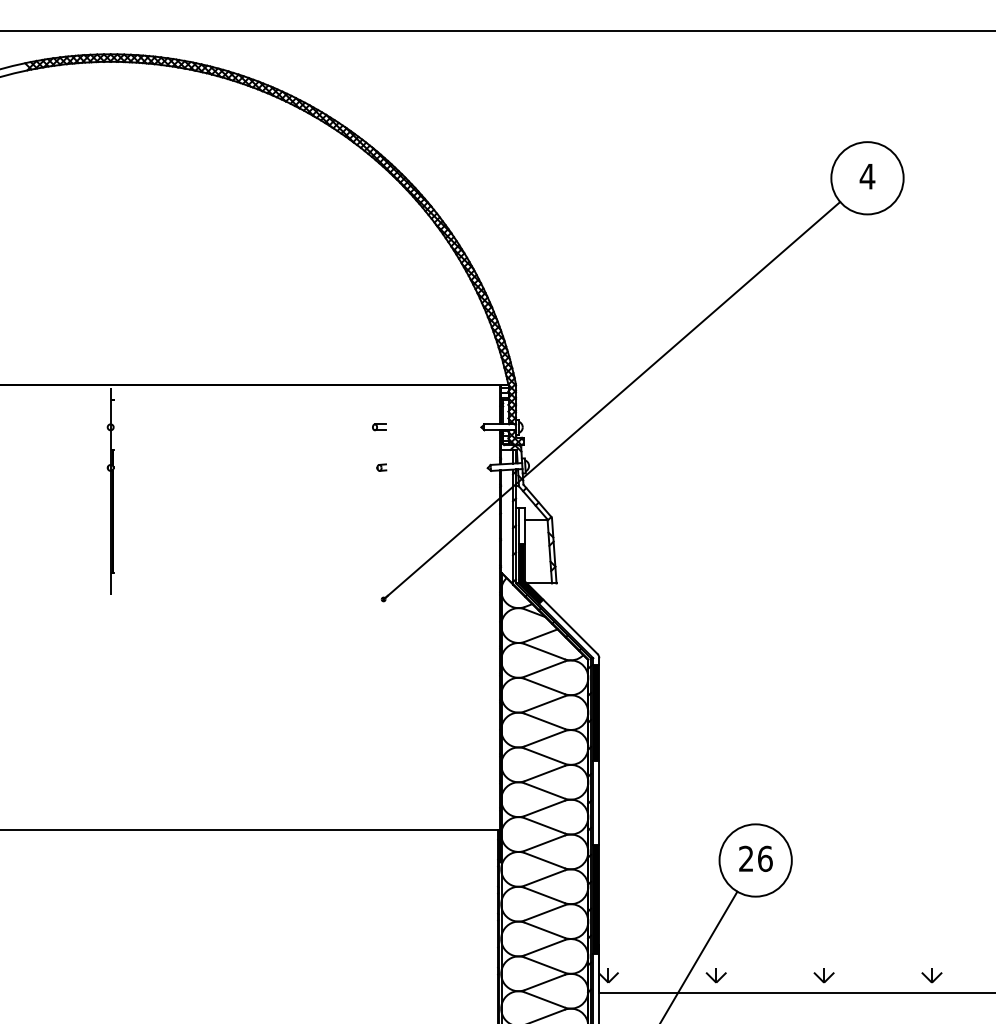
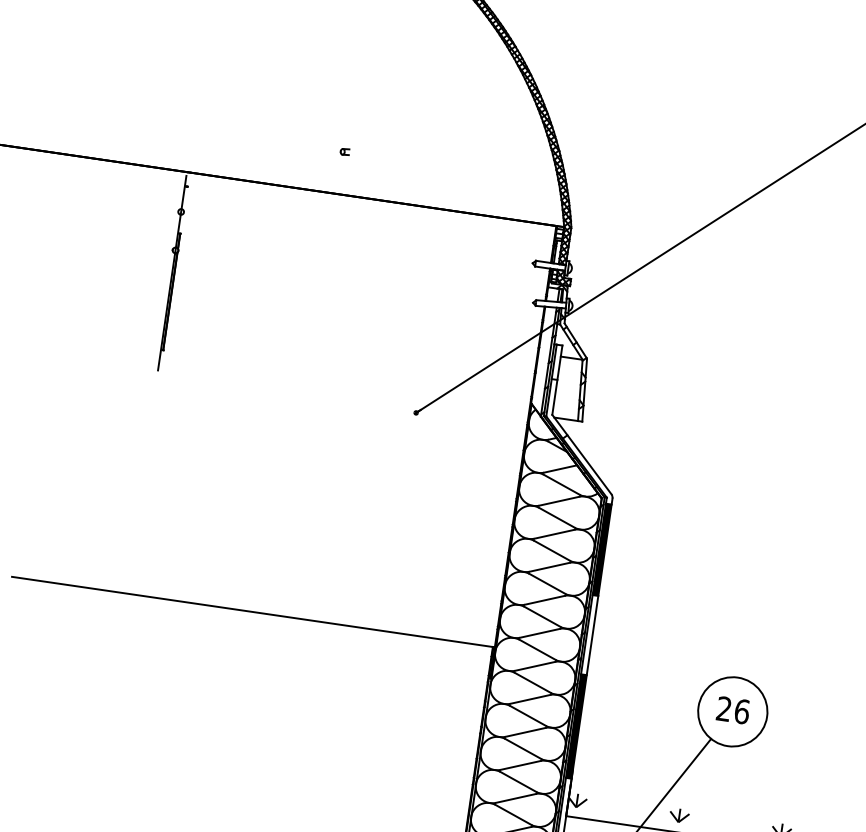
part: (379, 427) -> (436, 249), removed
part: (381, 467) -> (344, 151), moved
fill: (530, 573) -> (558, 408), removed

